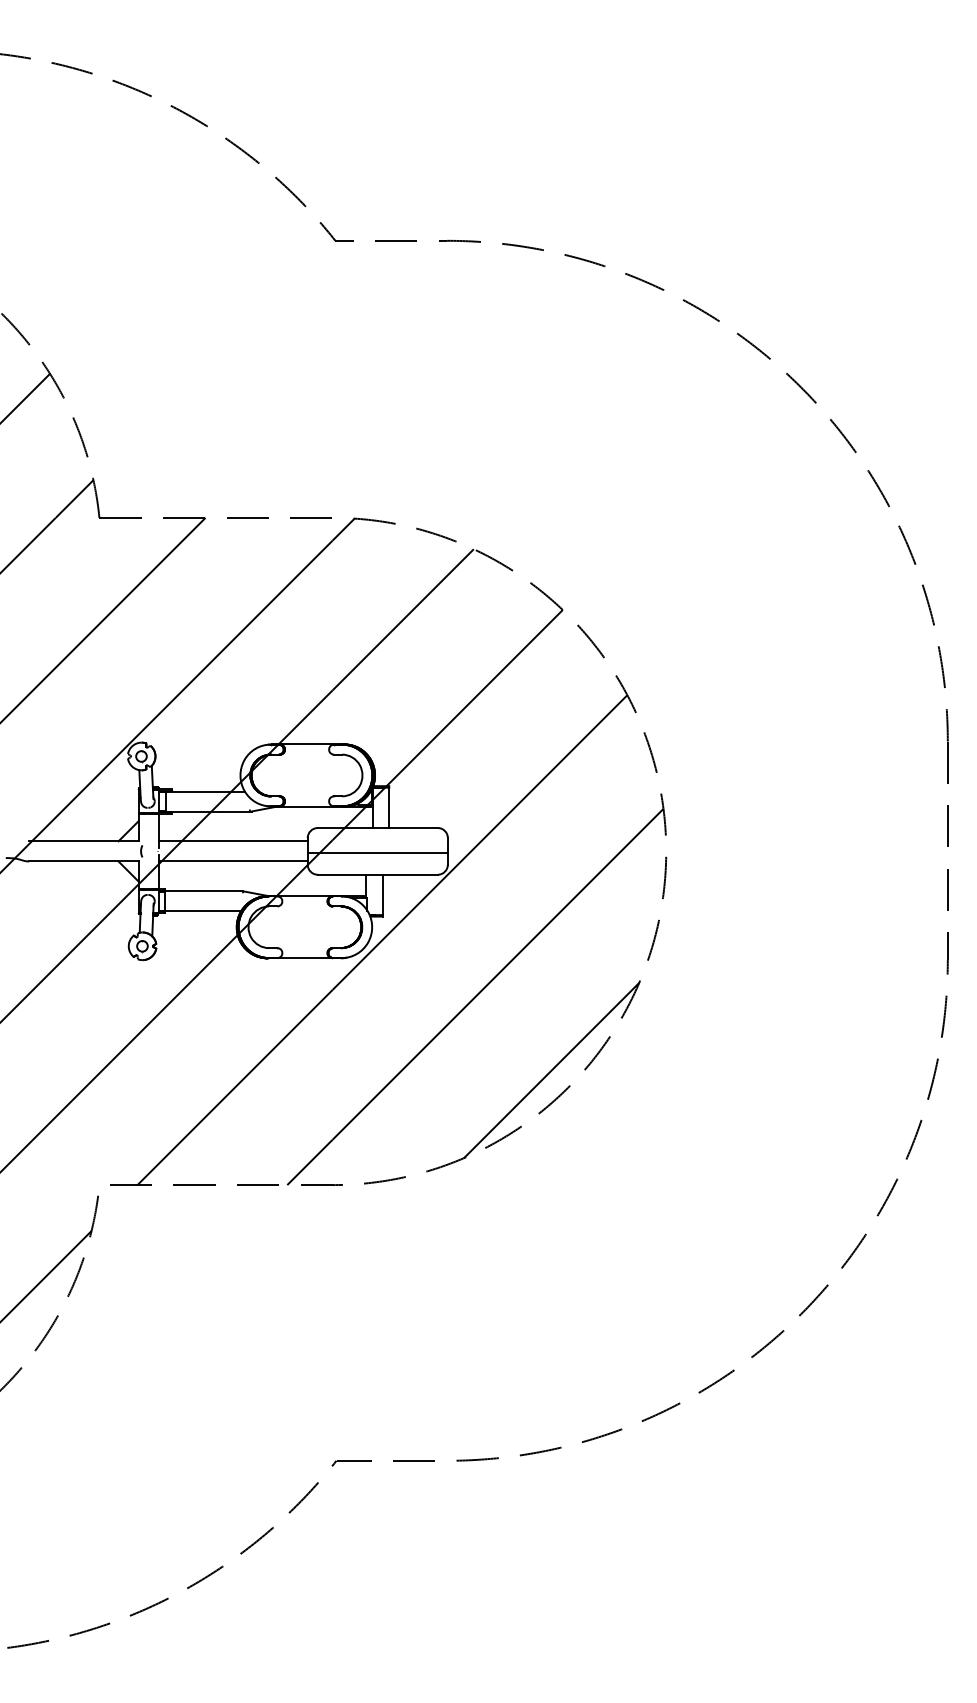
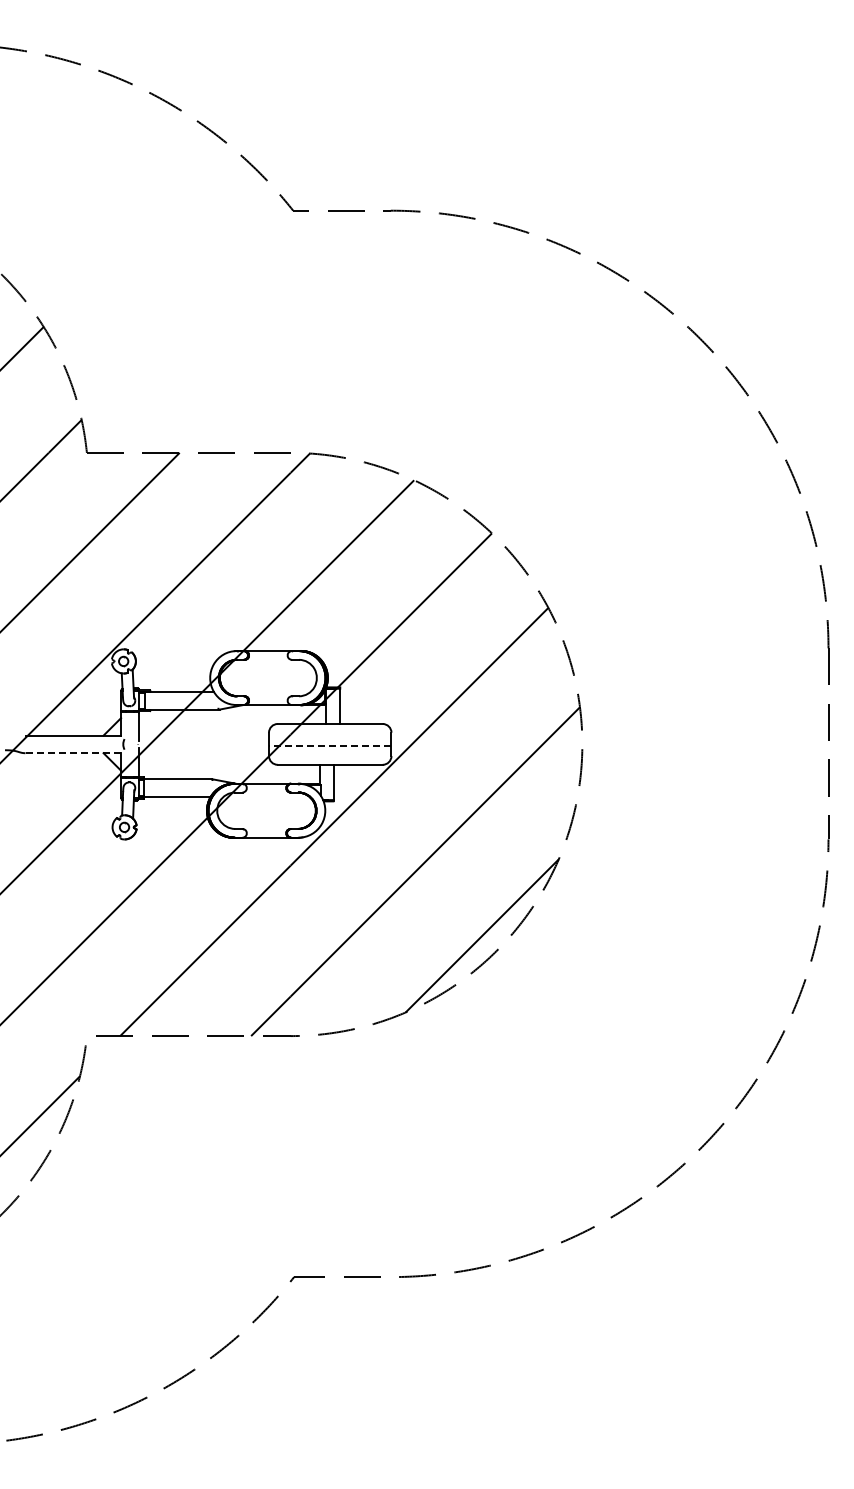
line: (232, 841) -> (203, 735), removed
line: (376, 853) -> (329, 746), solid -> dashed
line: (84, 861) -> (73, 753), solid -> dashed
line: (232, 861) -> (203, 753), removed

